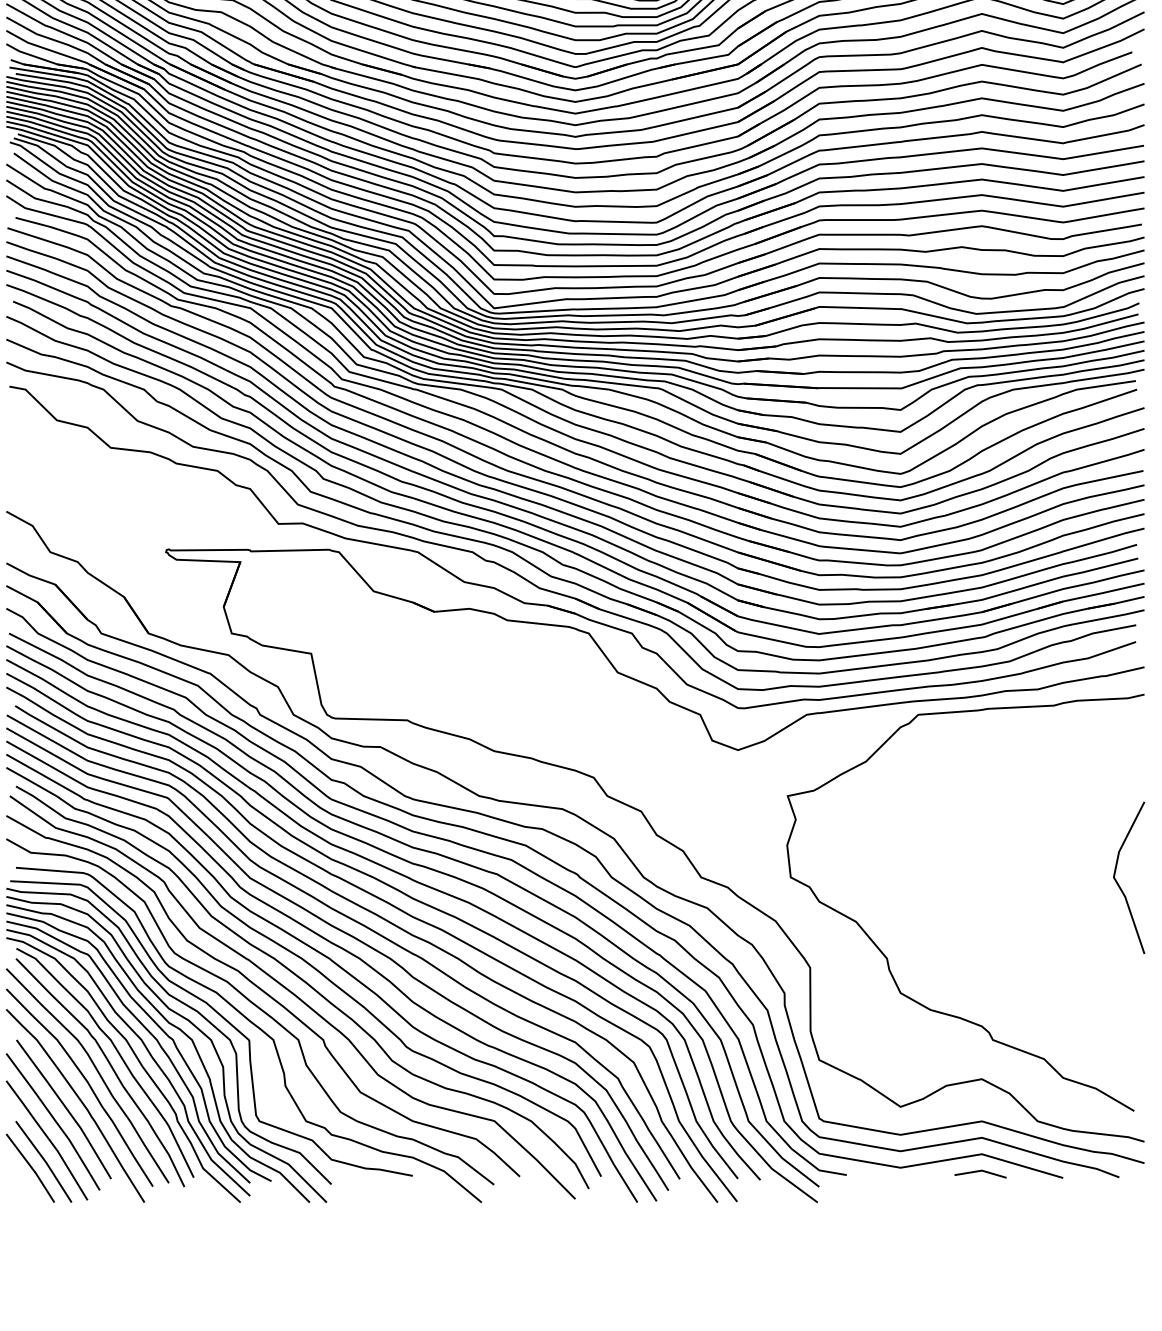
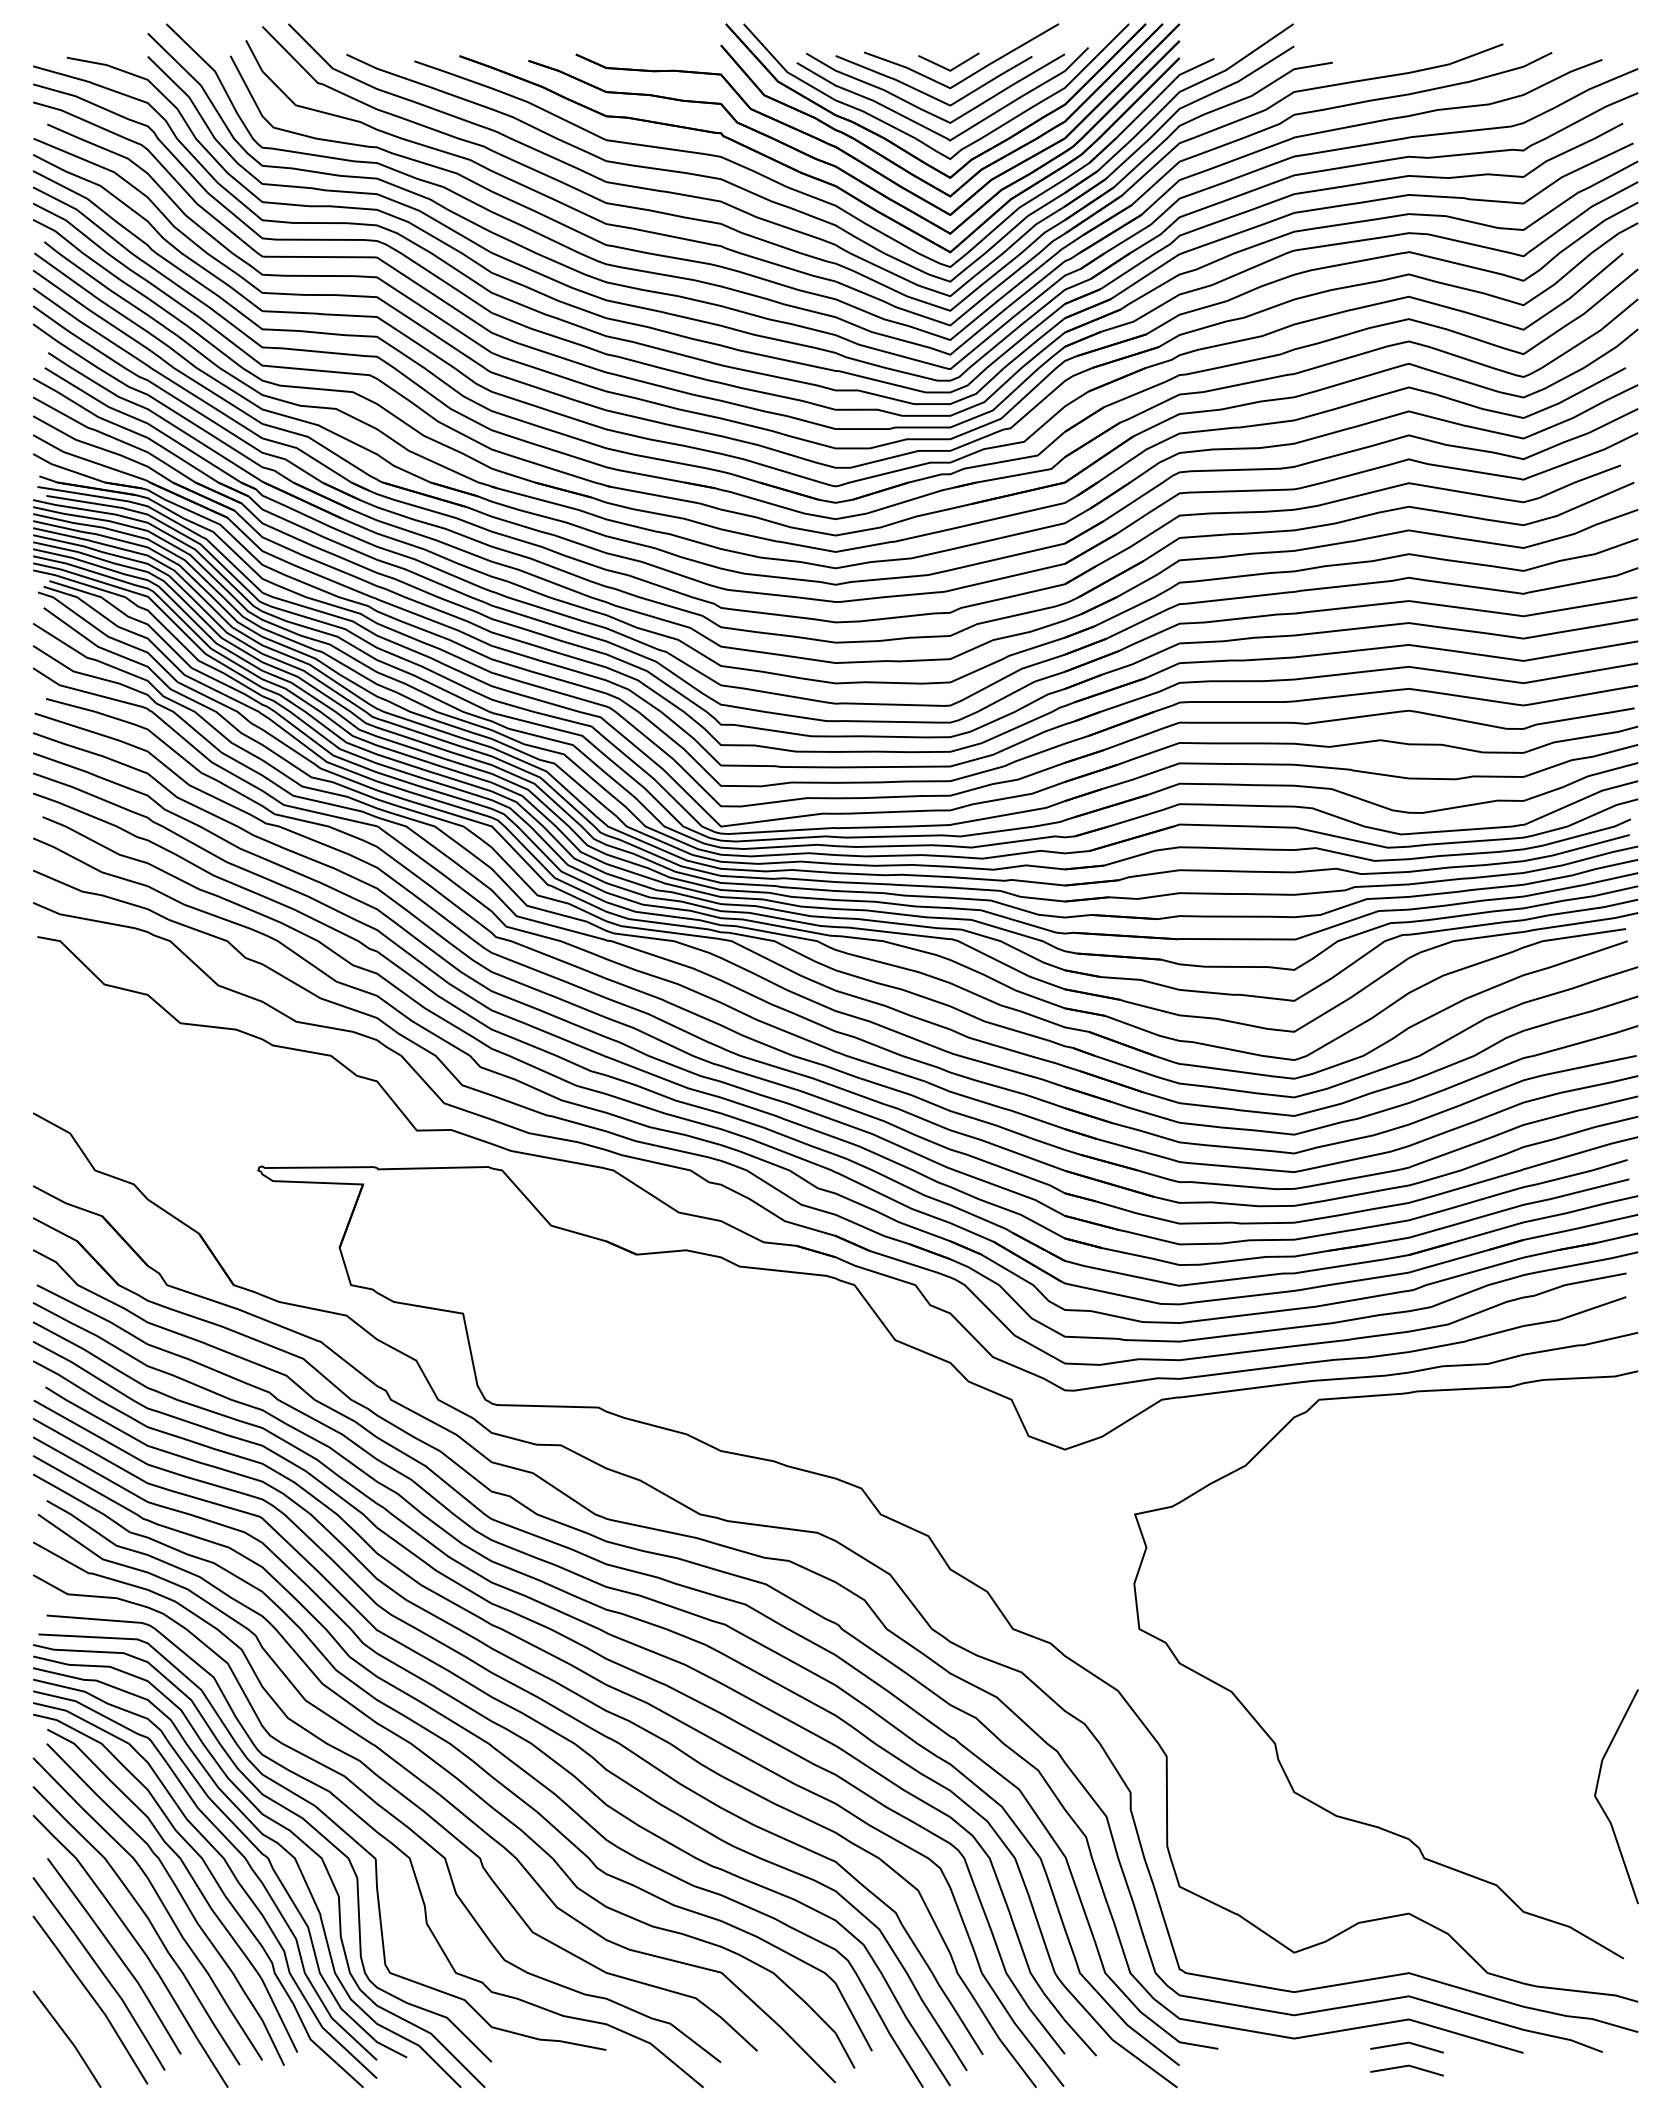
line: (1119, 884) -> (1602, 1806), moved
line: (44, 1161) -> (86, 2029), removed
line: (979, 1188) -> (1405, 2067), added

